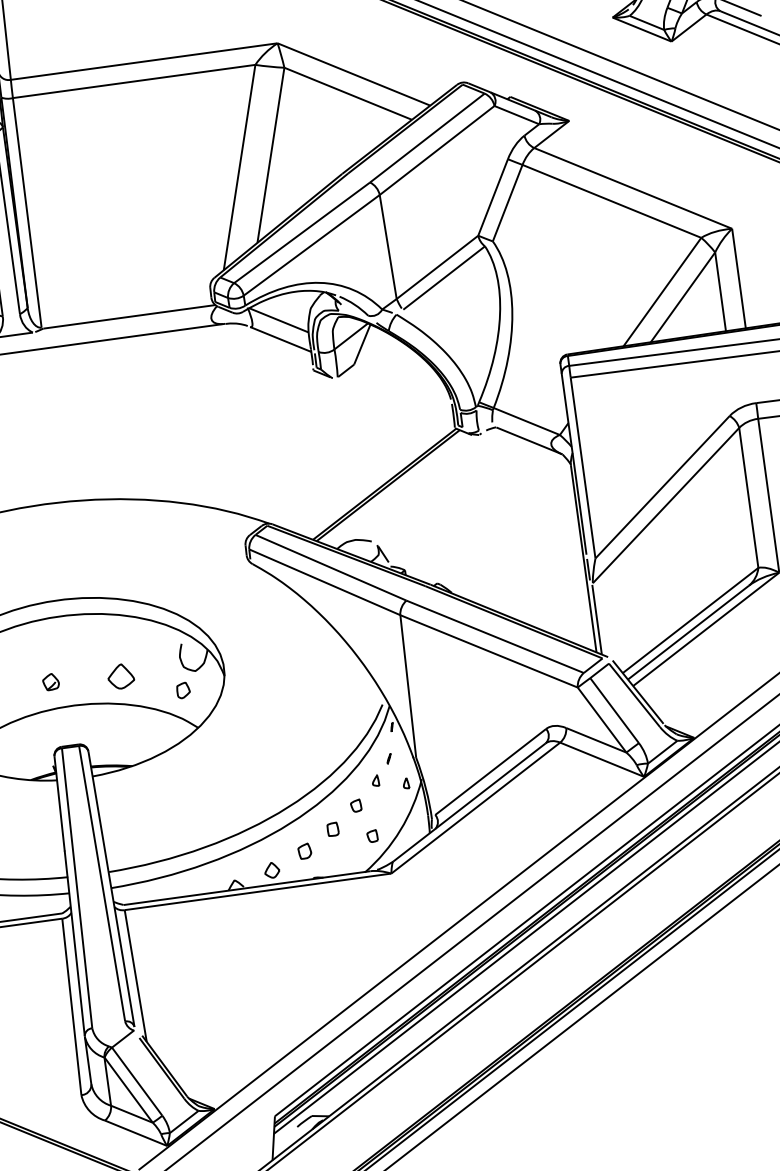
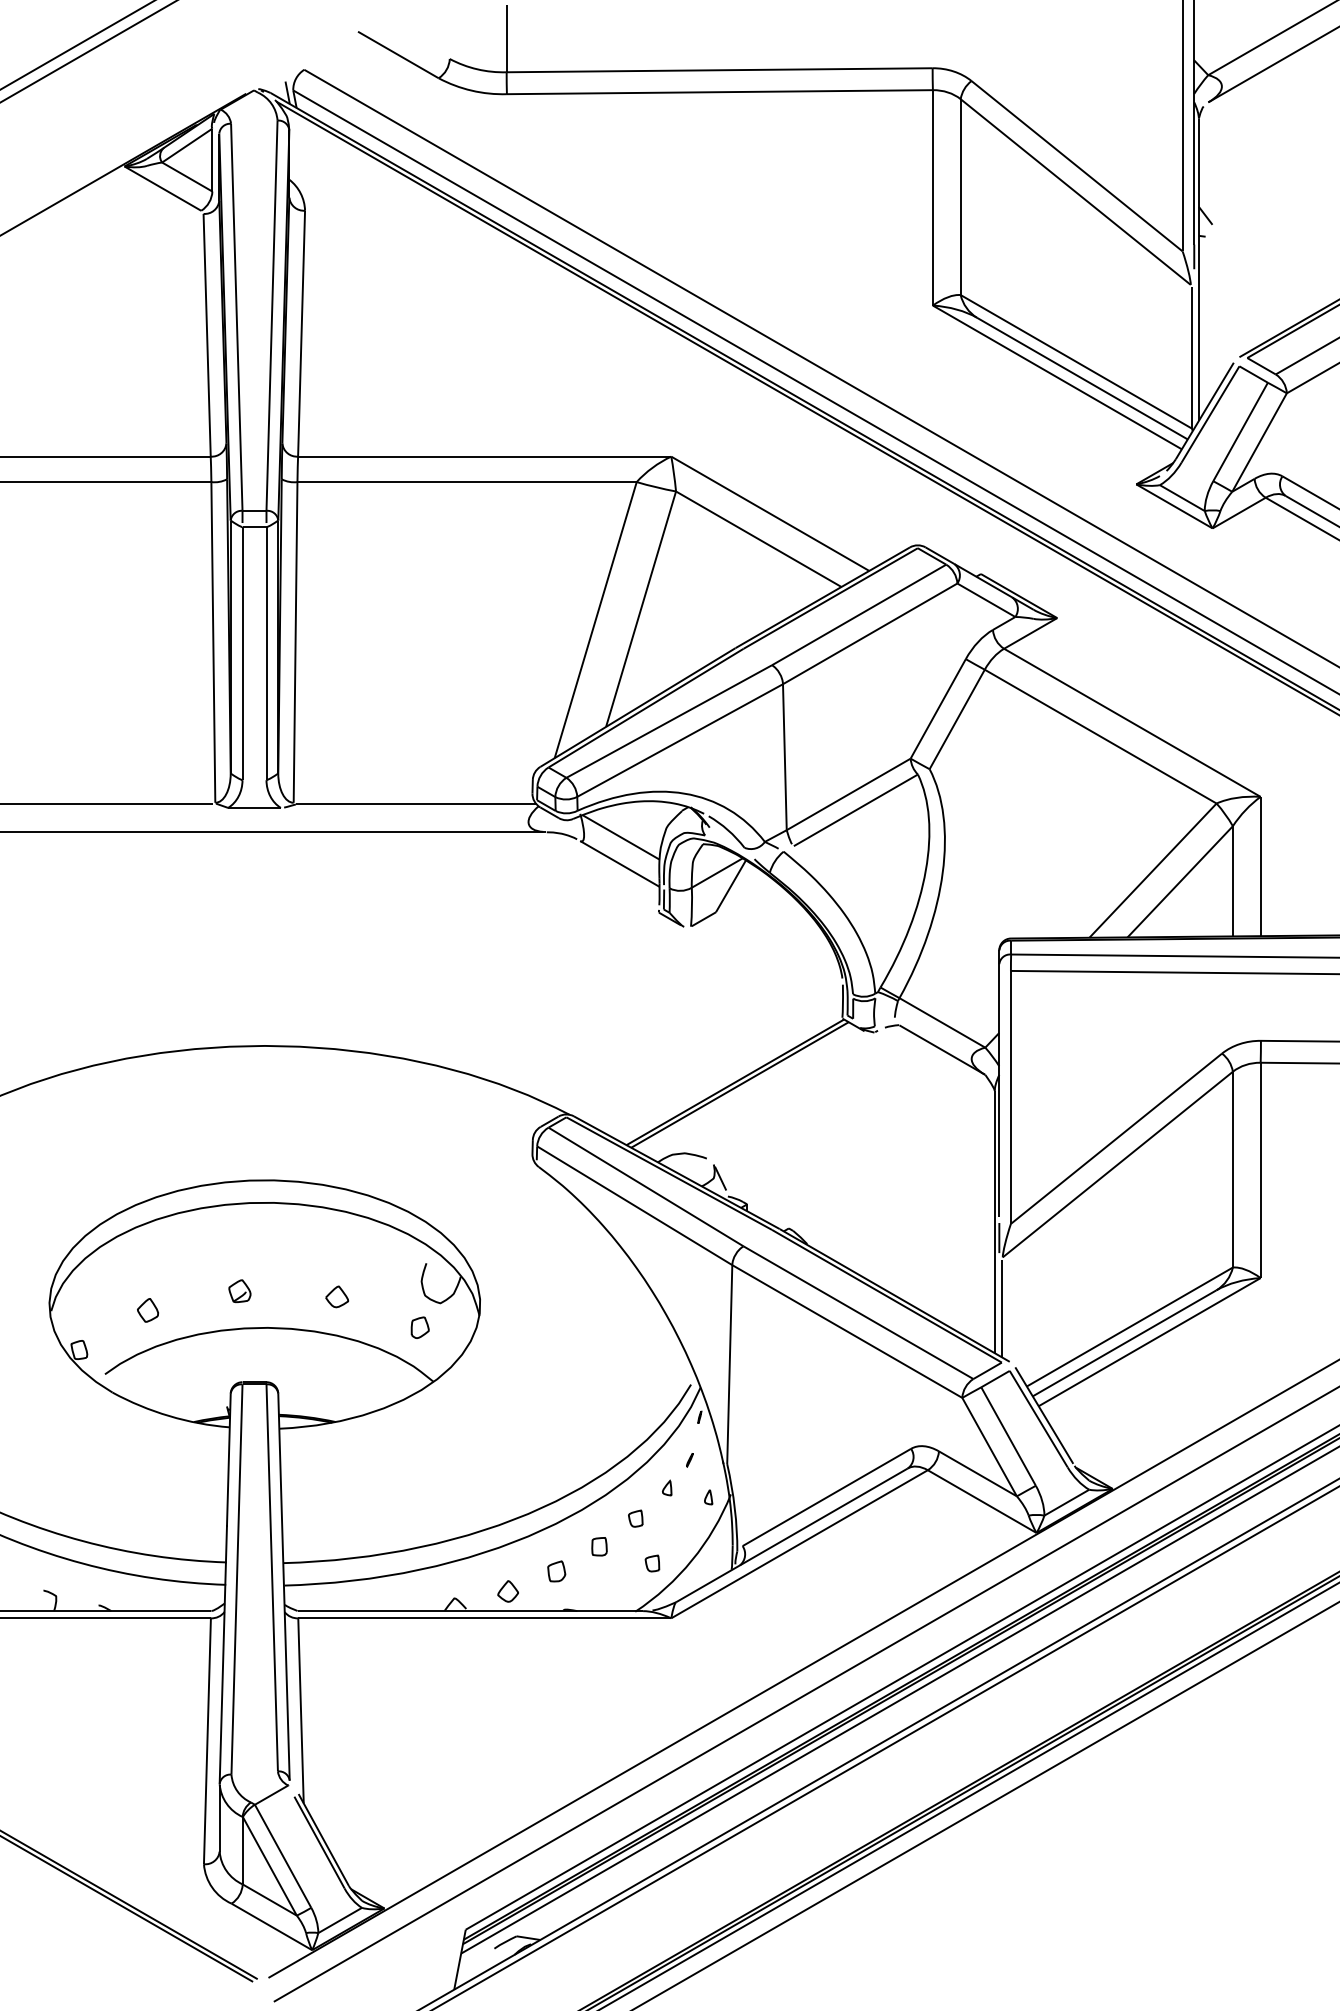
part: (121, 676) -> (337, 1296), size x0.62

